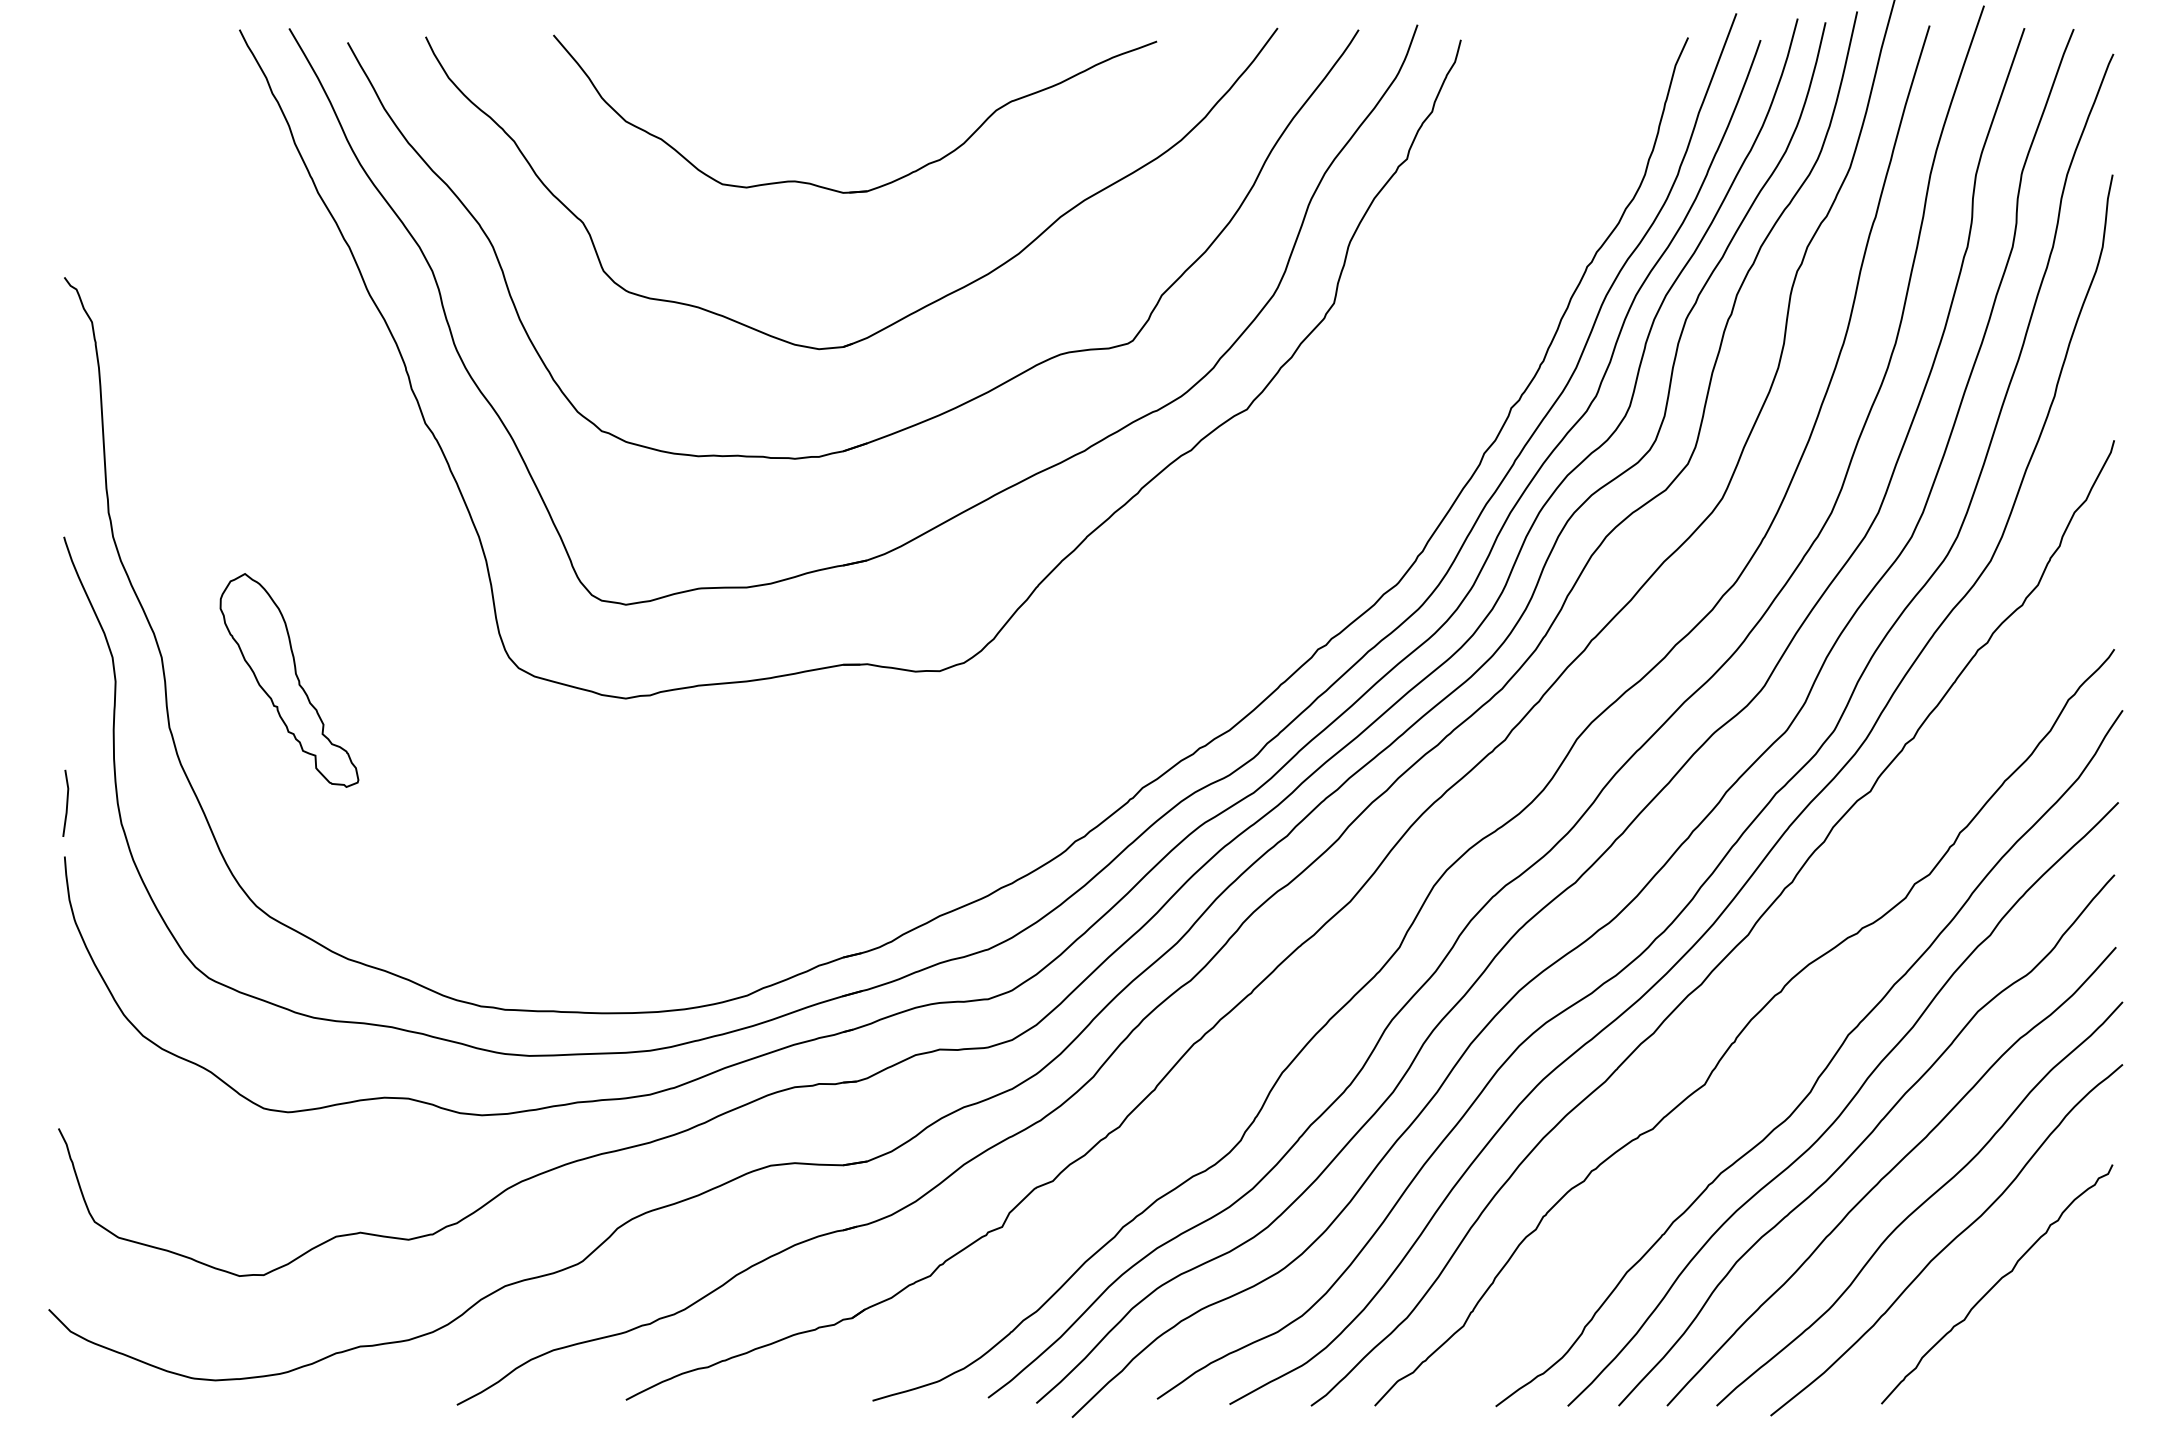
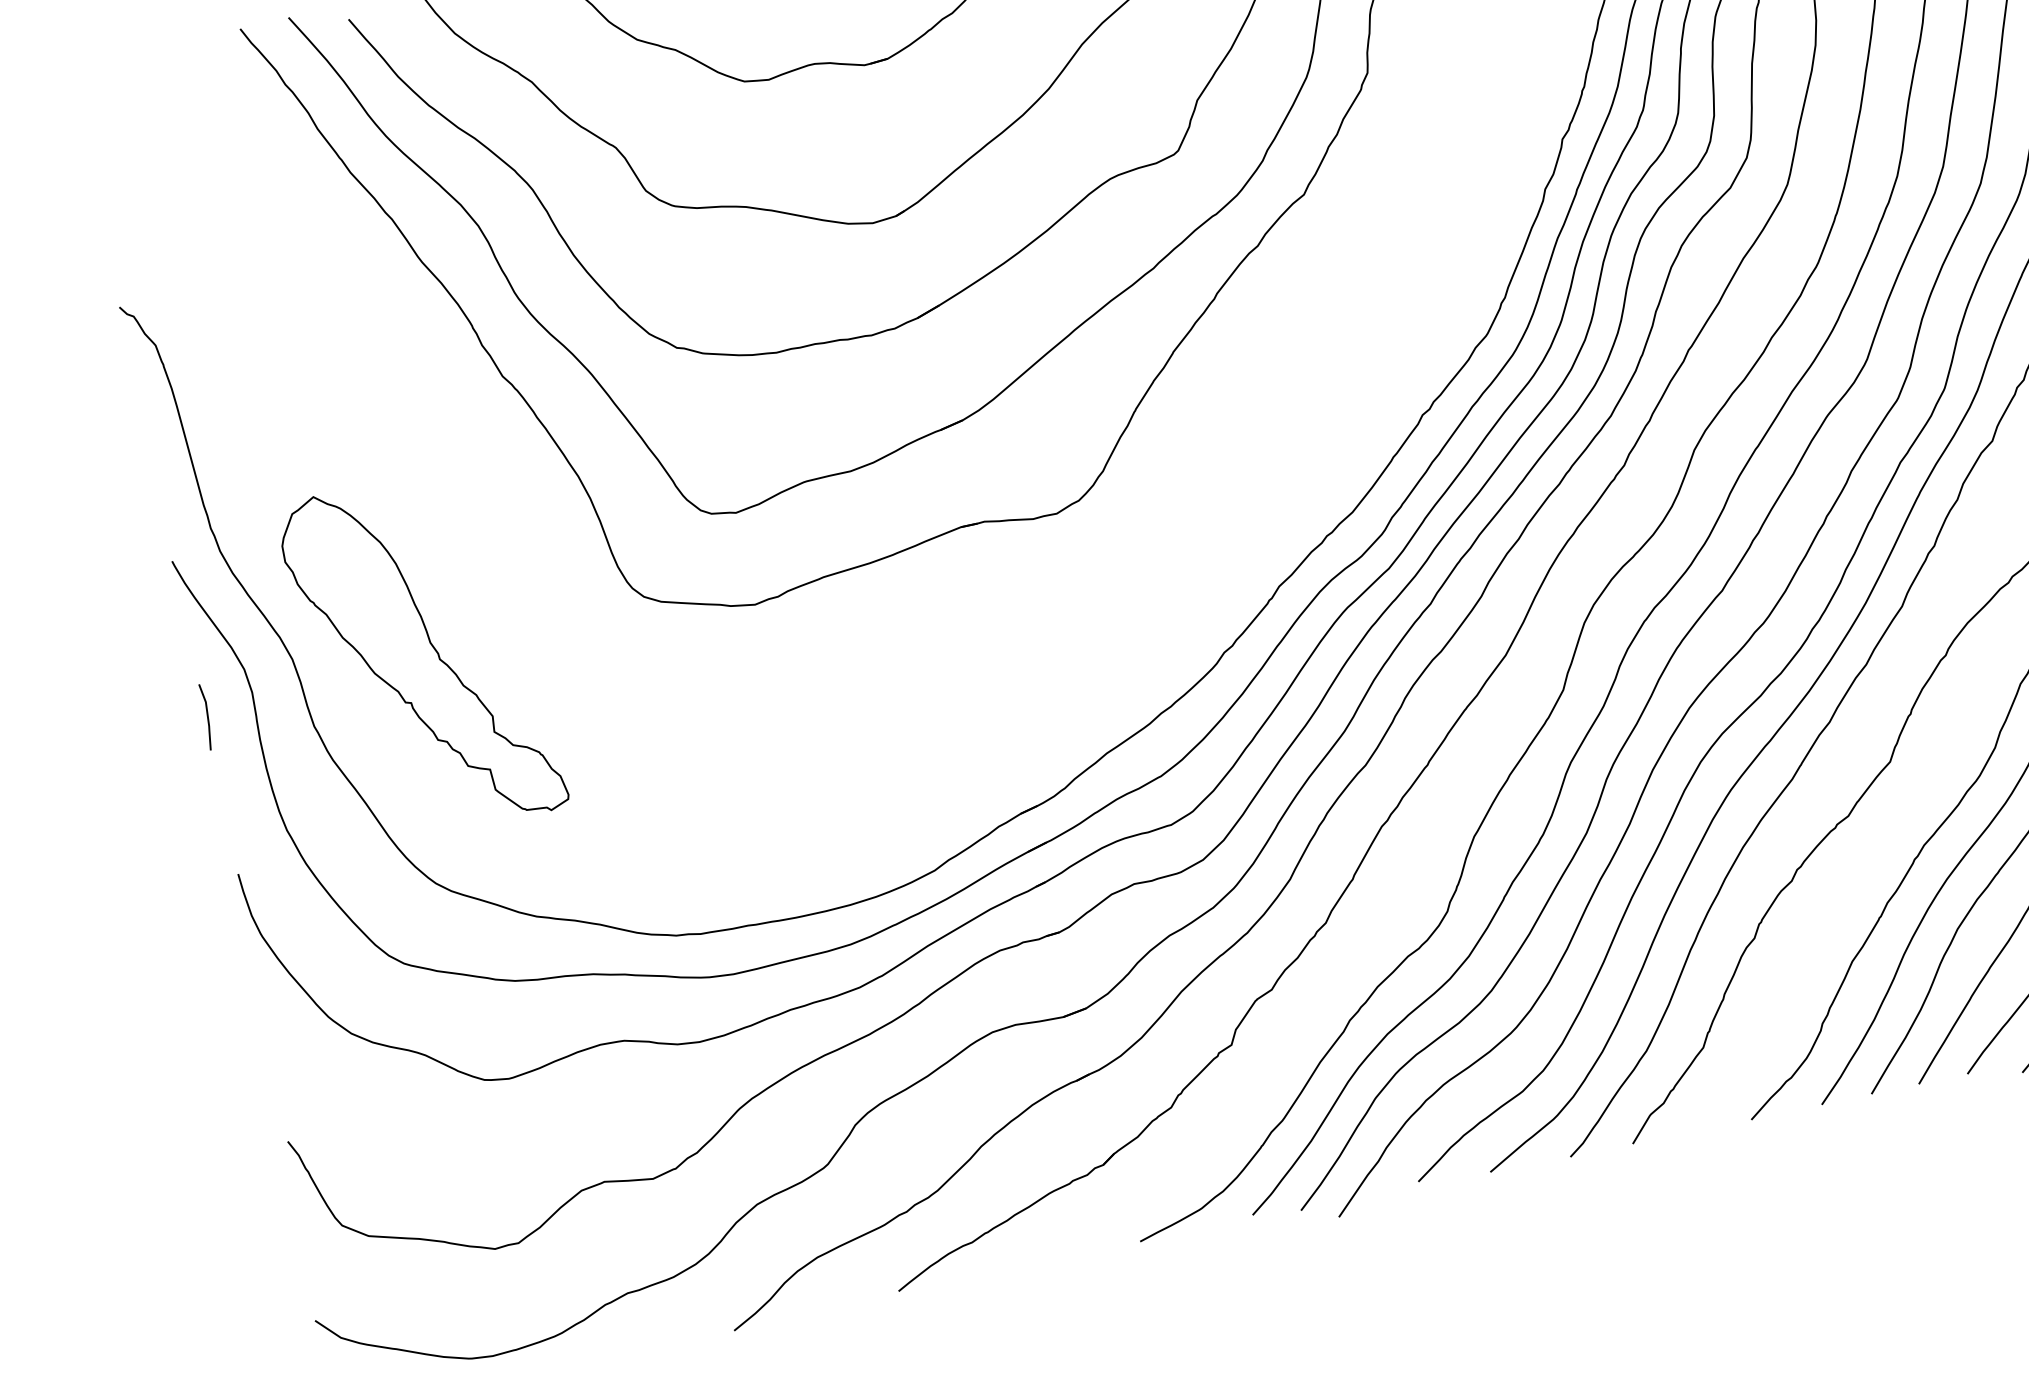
part: (289, 680) -> (422, 655), size x1.67
line: (66, 802) -> (206, 716), moved

